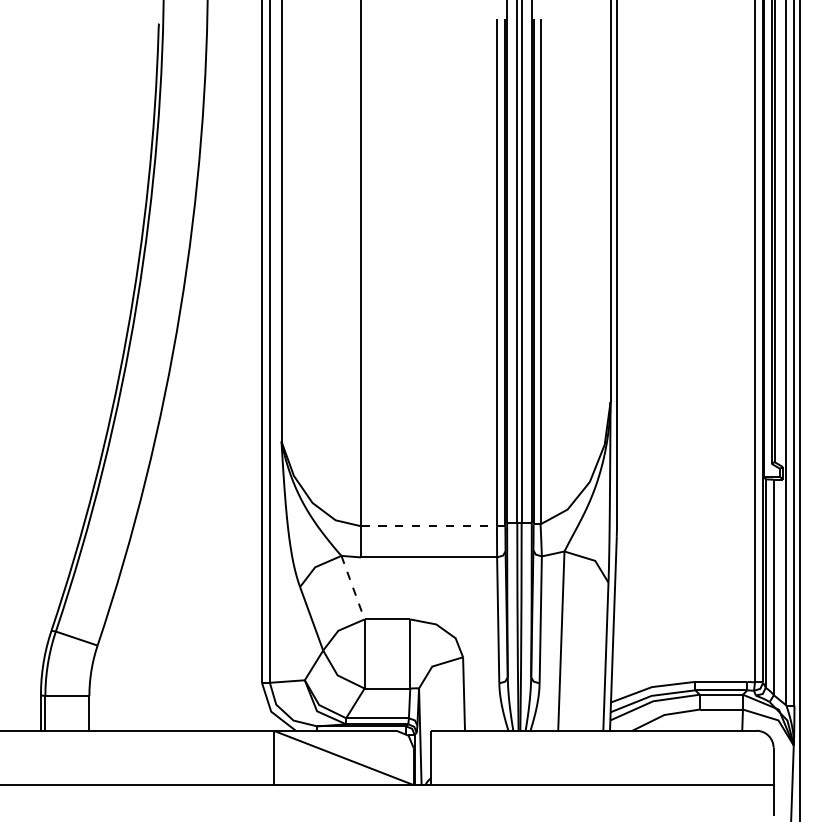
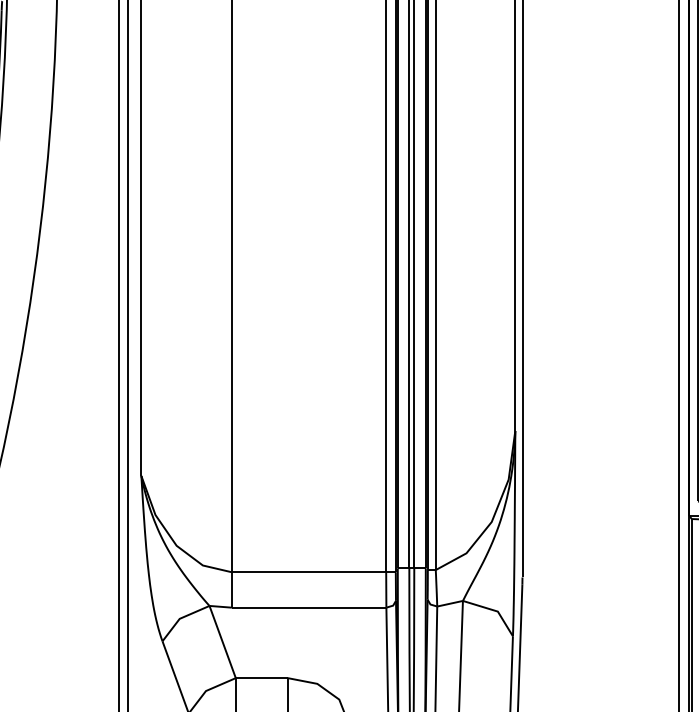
line: (429, 526) -> (309, 572), dashed -> solid
line: (353, 587) -> (223, 641), dashed -> solid

